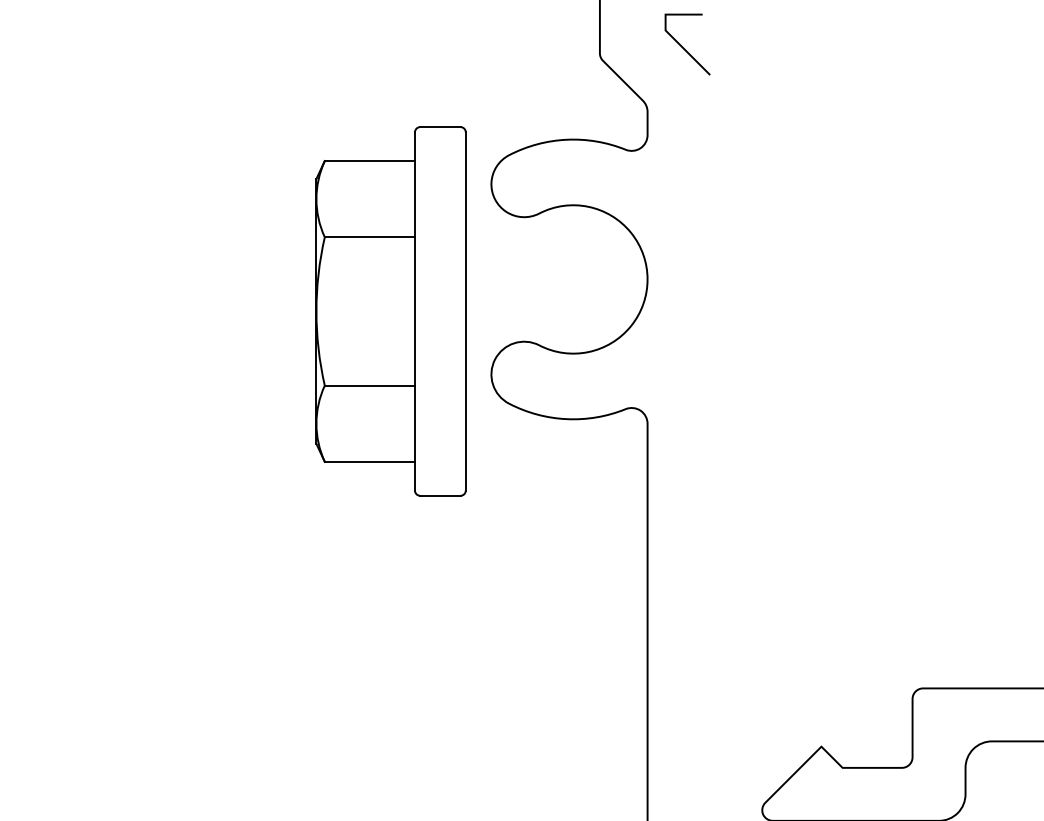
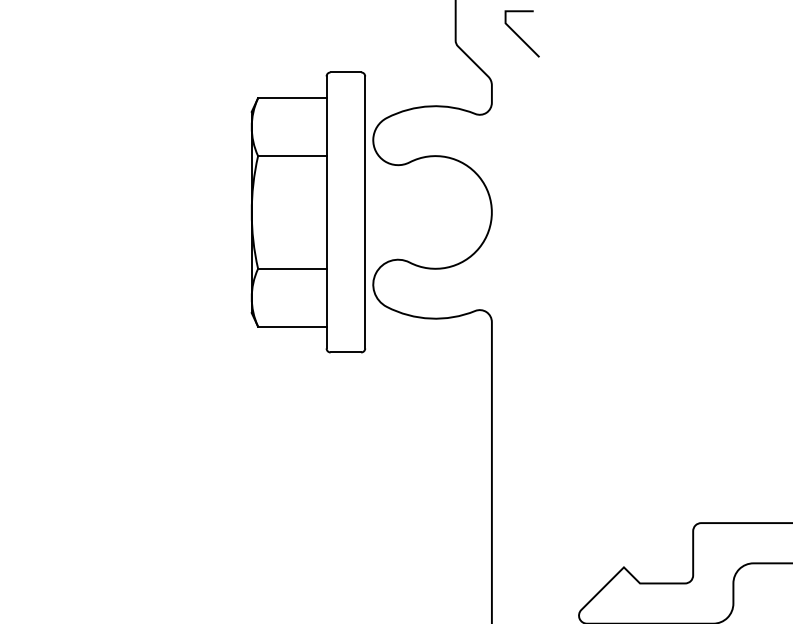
part: (390, 311) -> (308, 212), moved

